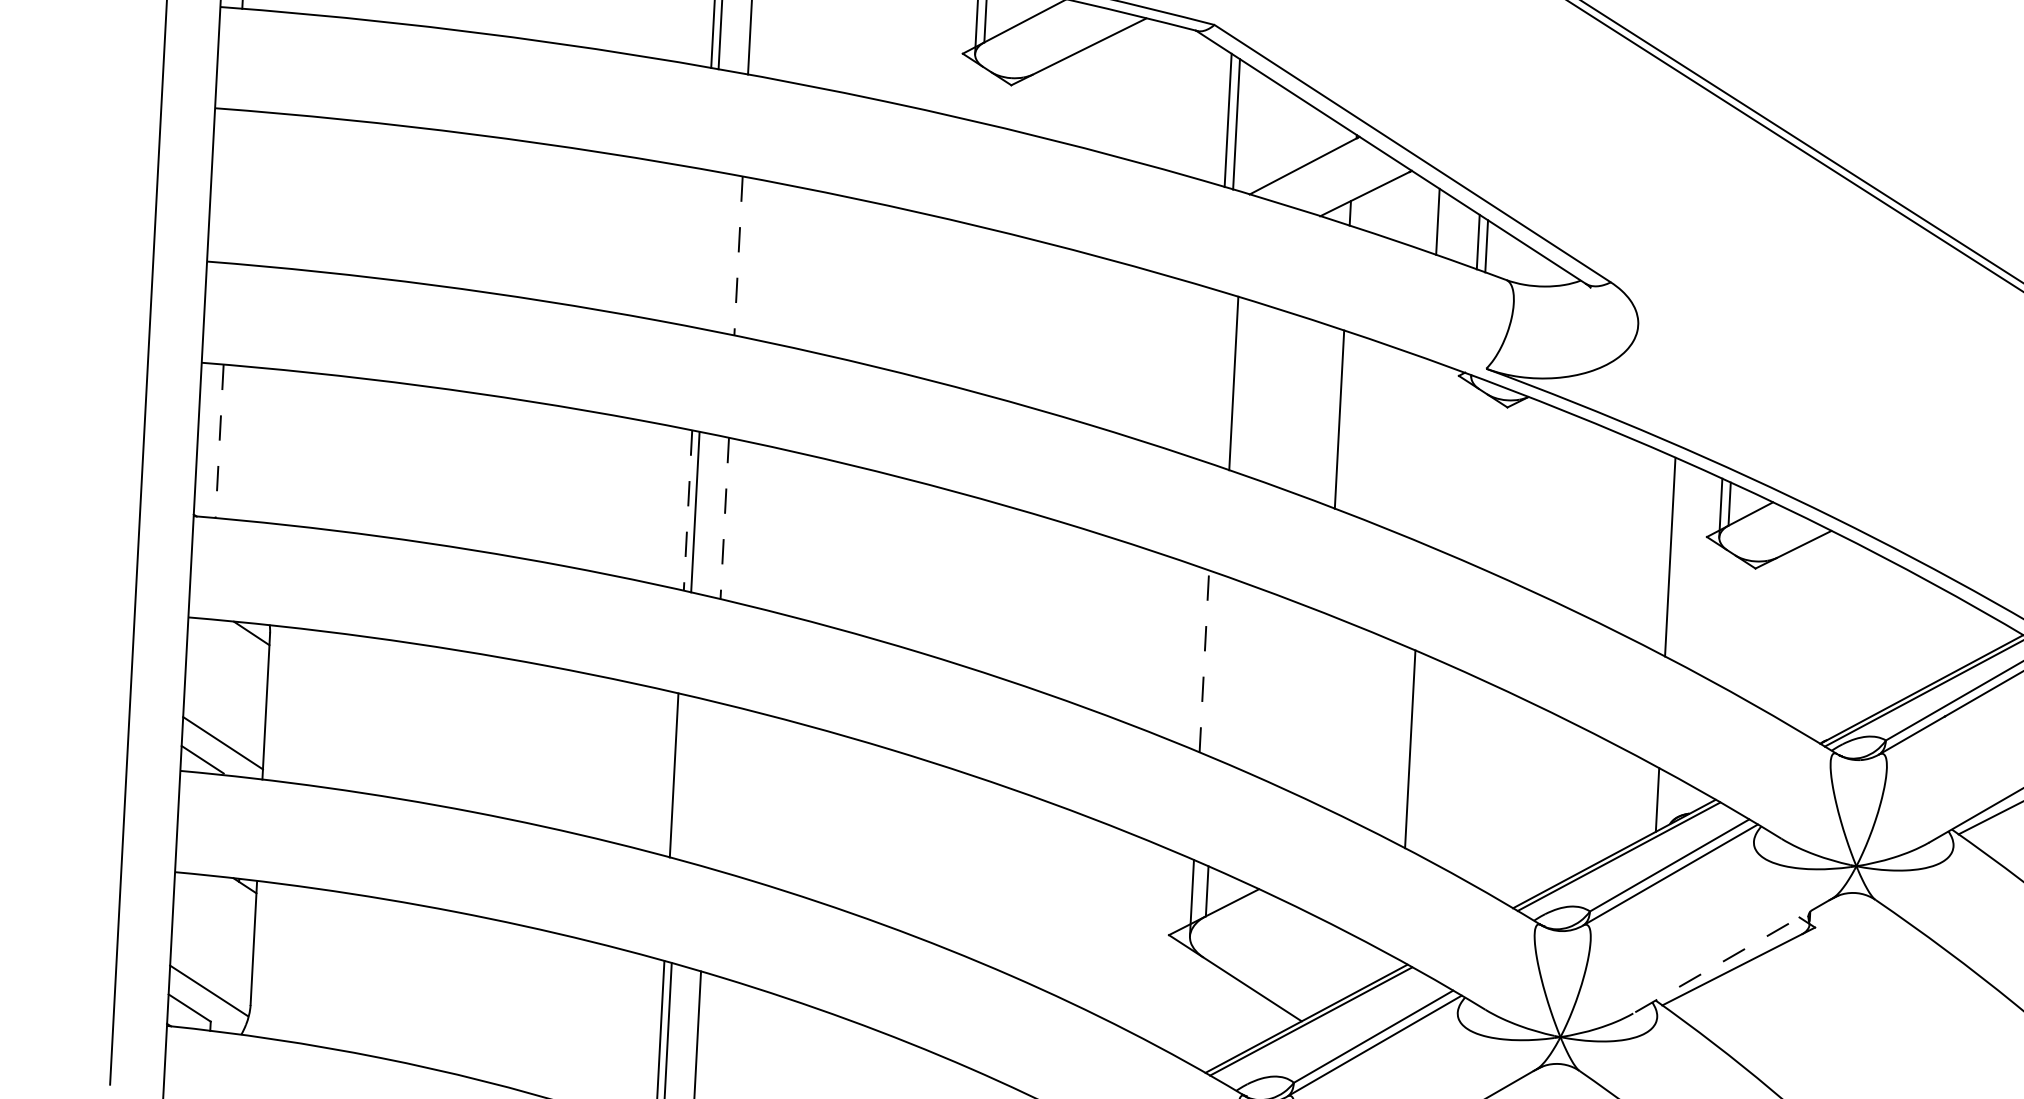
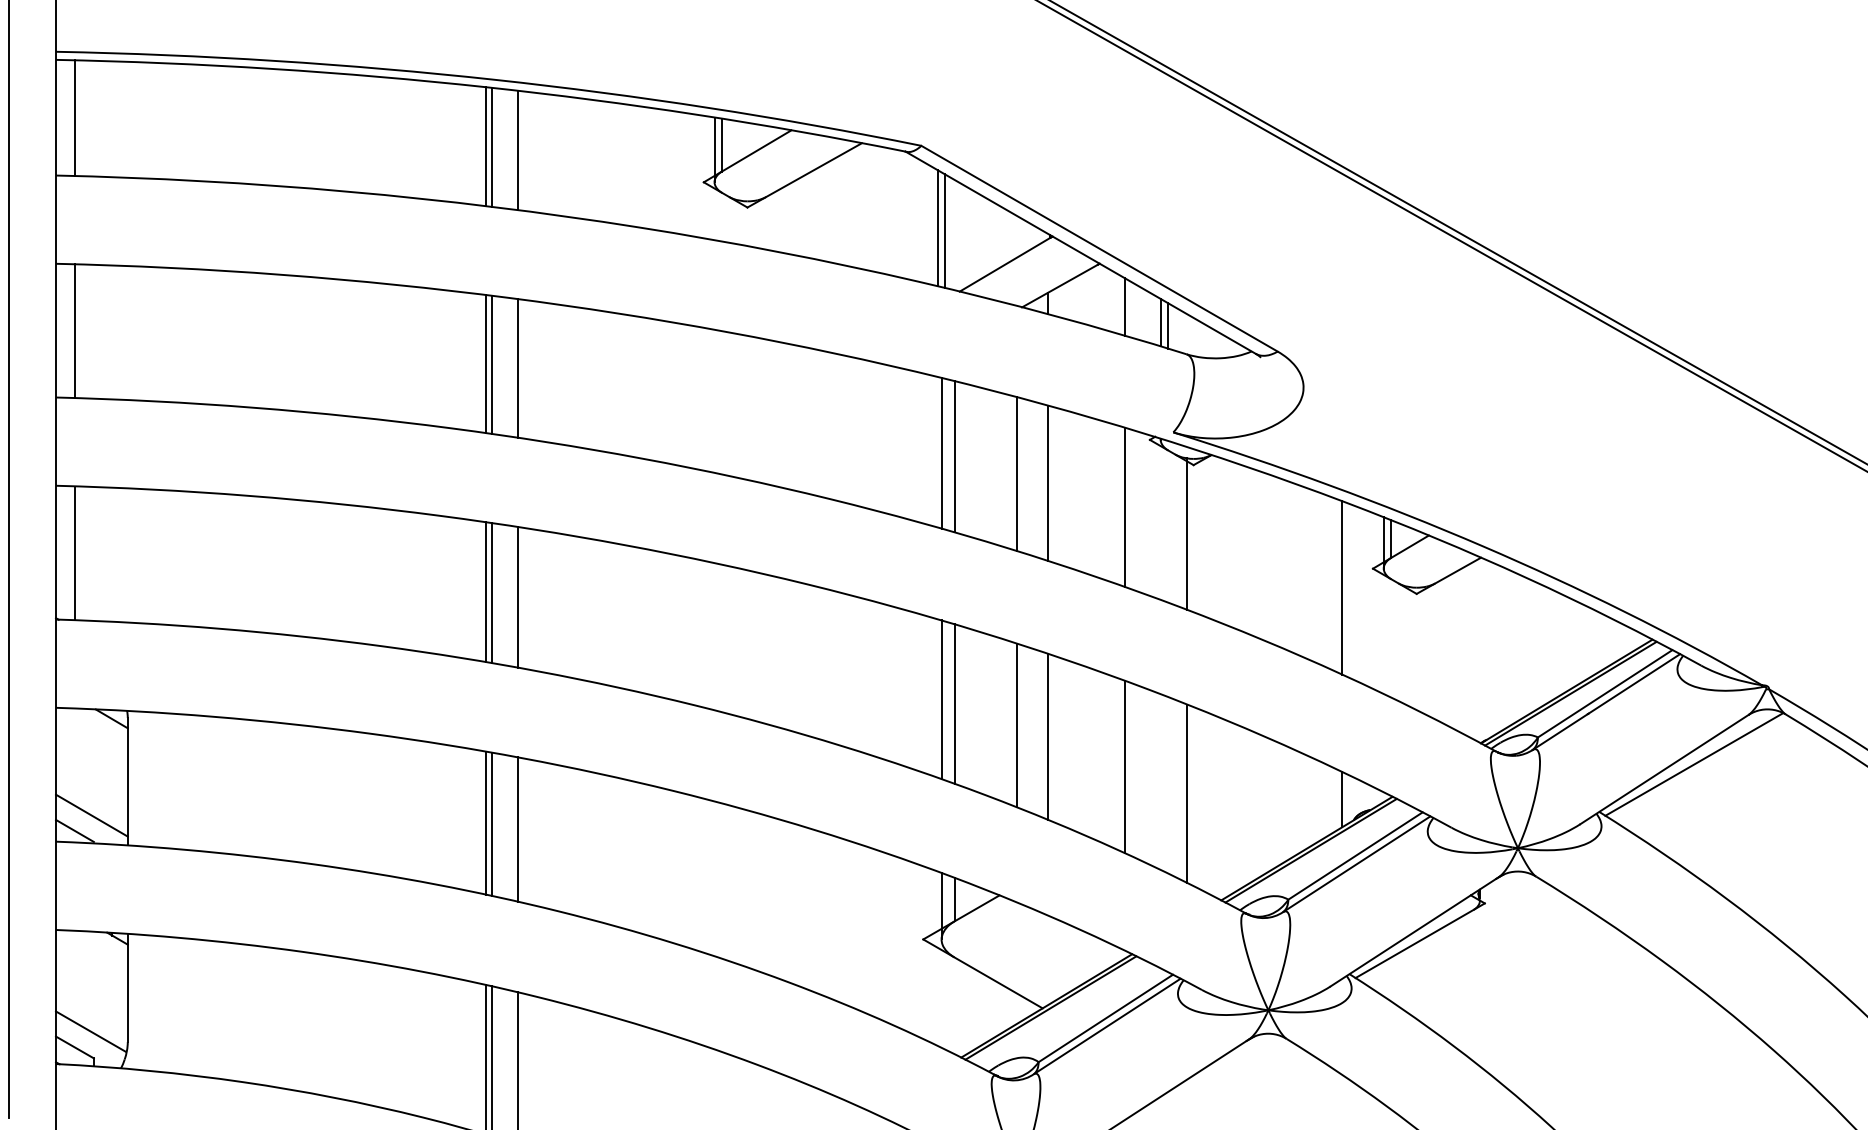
line: (233, 187) -> (75, 331), added
line: (701, 249) -> (485, 364), added
line: (709, 249) -> (492, 364), added
line: (737, 257) -> (517, 369), dashed -> solid
line: (1219, 378) -> (941, 453), added
line: (1303, 407) -> (1016, 474), added
line: (220, 441) -> (75, 553), dashed -> solid
line: (1425, 451) -> (1124, 507), added
line: (1496, 486) -> (1187, 534), added
line: (687, 510) -> (485, 592), dashed -> solid
line: (724, 518) -> (517, 597), dashed -> solid
line: (1204, 661) -> (941, 699), dashed -> solid
line: (1218, 666) -> (954, 703), added
line: (1288, 695) -> (1016, 725), added
line: (1324, 709) -> (1048, 736), added
line: (681, 777) -> (492, 824), added
line: (1480, 783) -> (1187, 793), added
line: (710, 784) -> (517, 829), added
line: (1732, 956) -> (1414, 932), dashed -> solid

